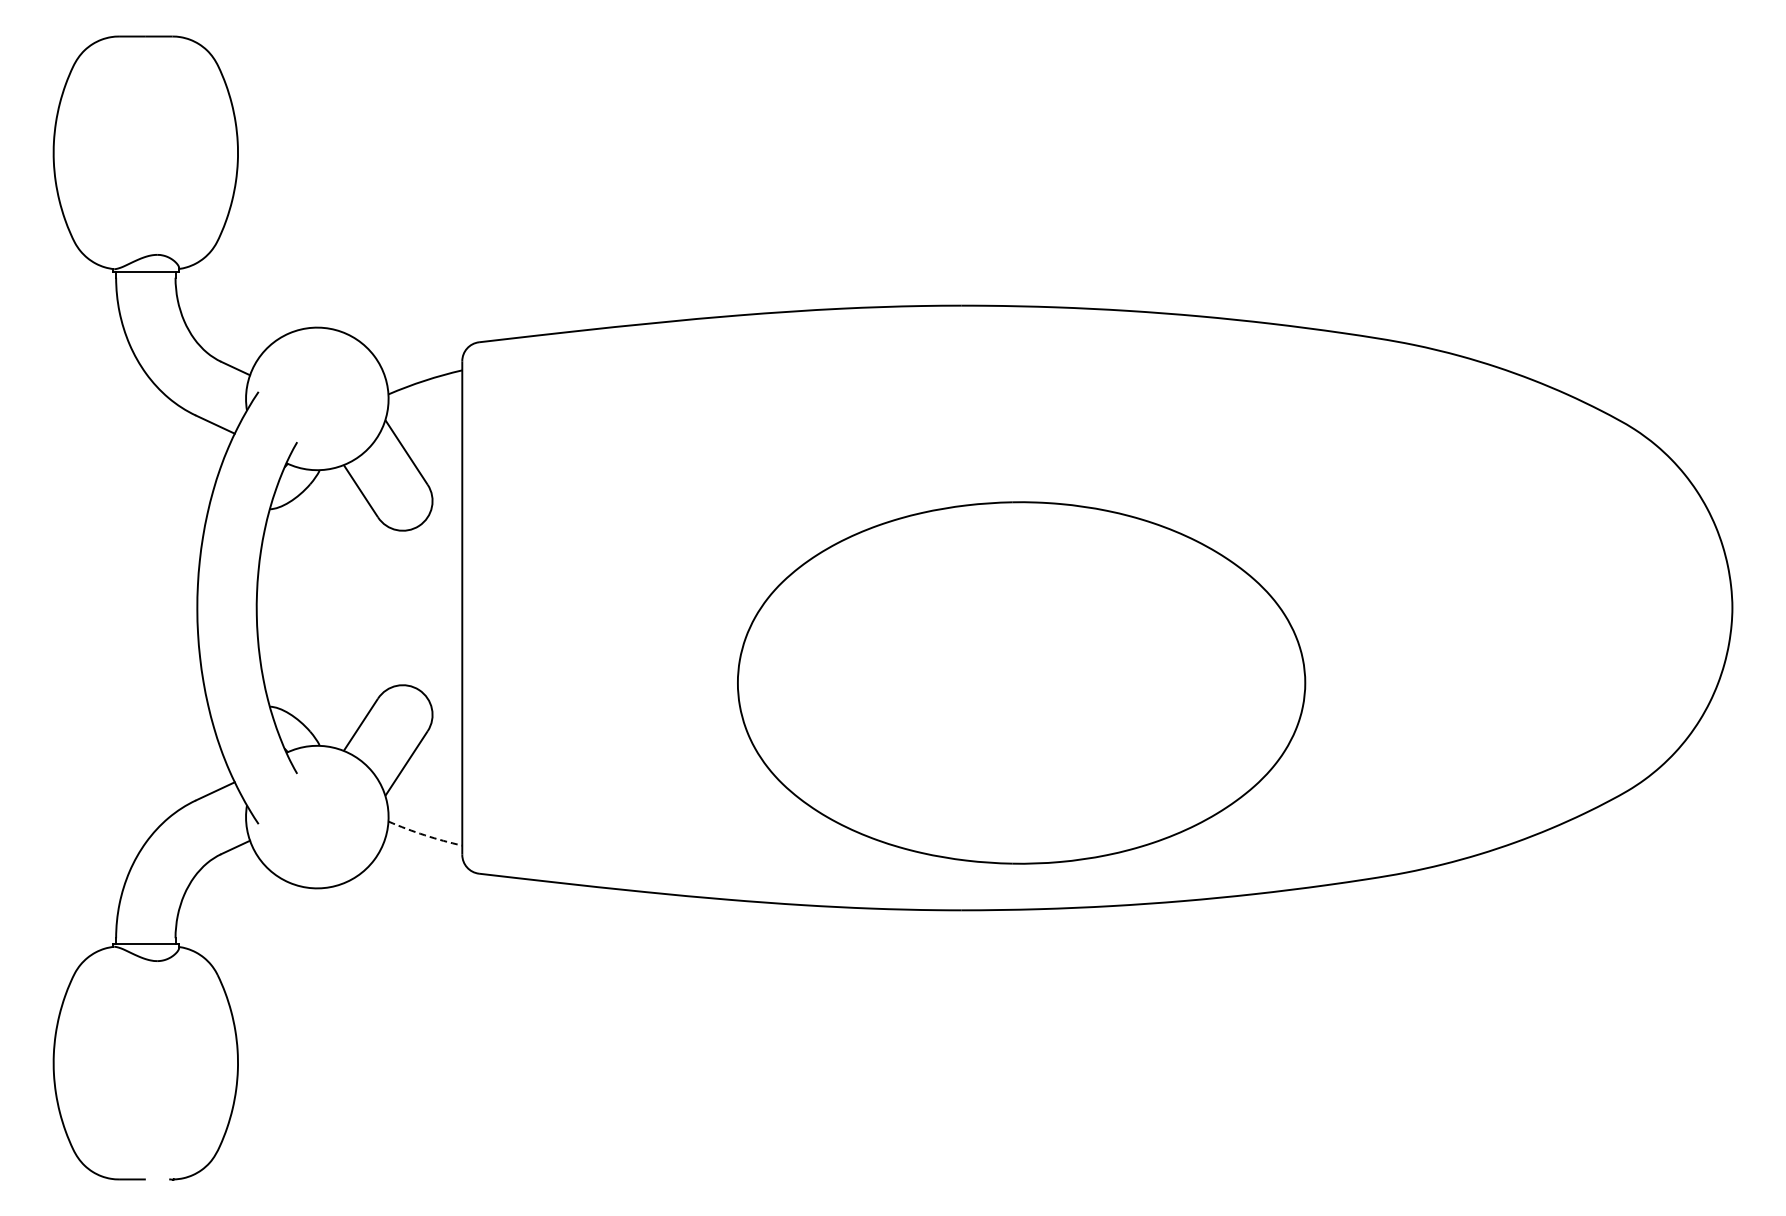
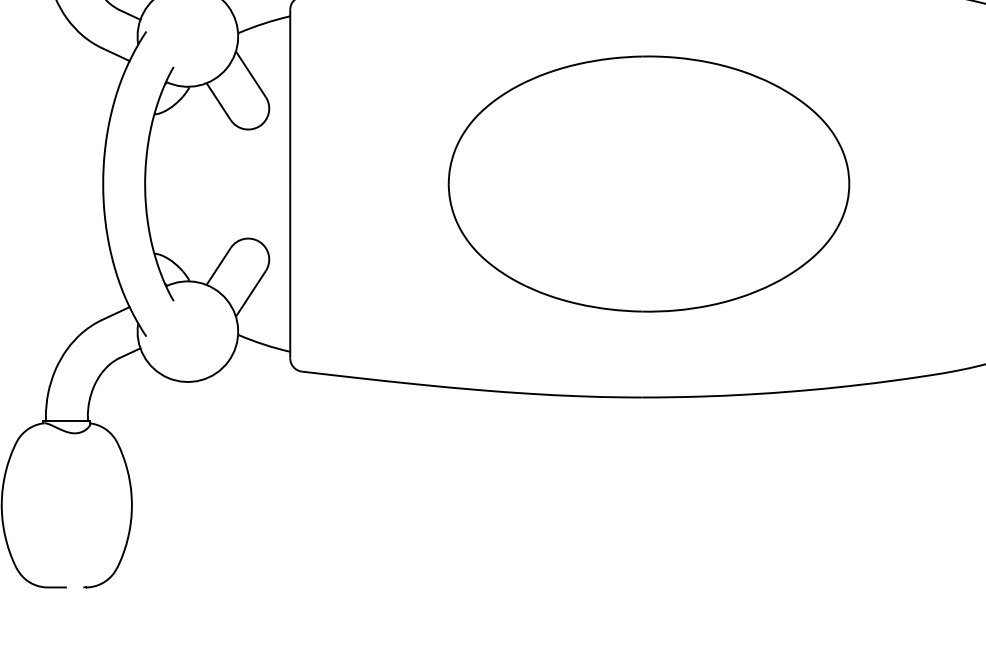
part: (1021, 682) -> (648, 183), moved
arc: (424, 835) -> (263, 344), dashed -> solid

